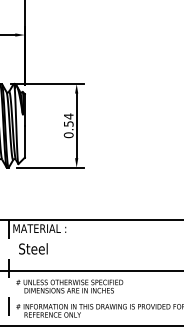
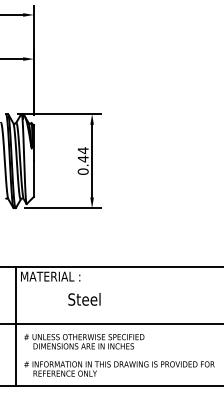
text: (68, 123) -> (82, 158), 0.54 -> 0.44
text: (33, 248) -> (84, 299), moved
line: (9, 273) -> (16, 327), dashed -> solid

